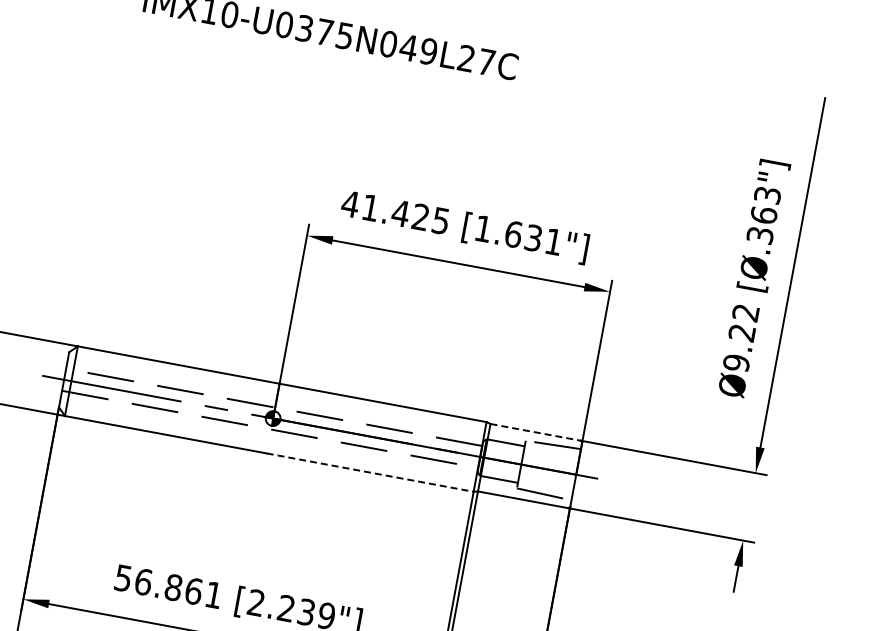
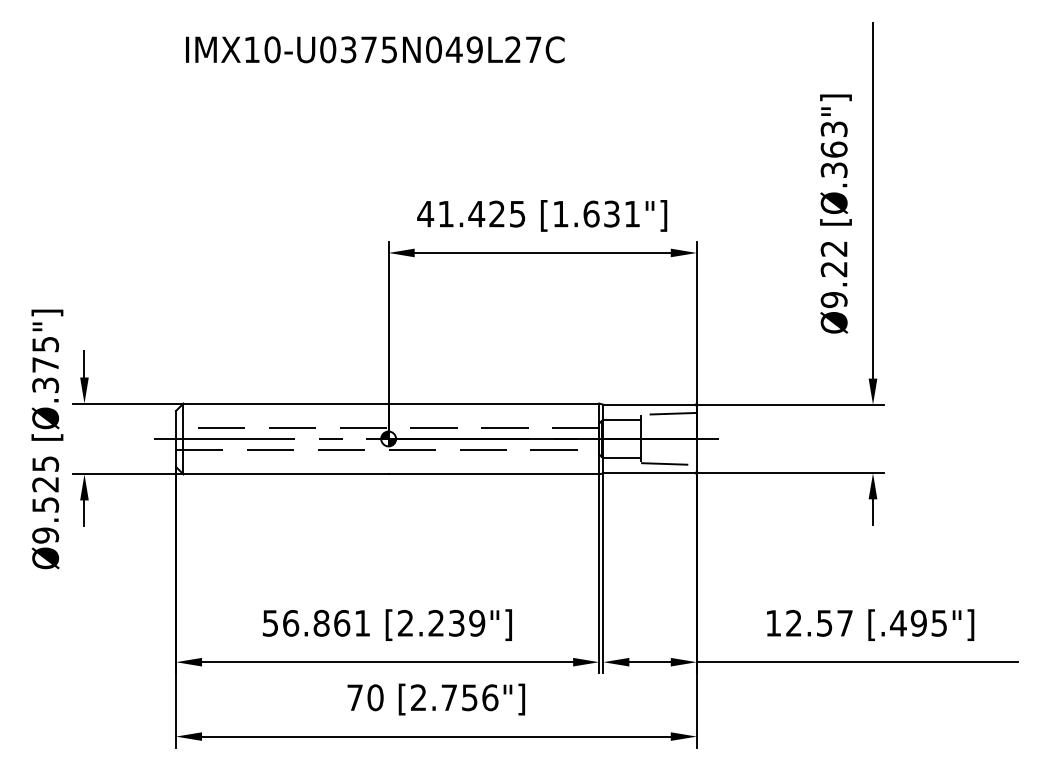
line: (535, 432) -> (649, 404), dashed -> solid
line: (370, 472) -> (494, 474), dashed -> solid

